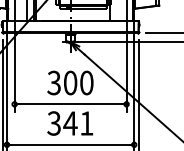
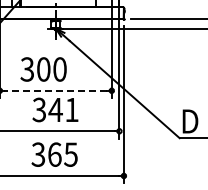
text: (70, 83) -> (43, 69), moved
line: (70, 104) -> (55, 90), solid -> dashed

